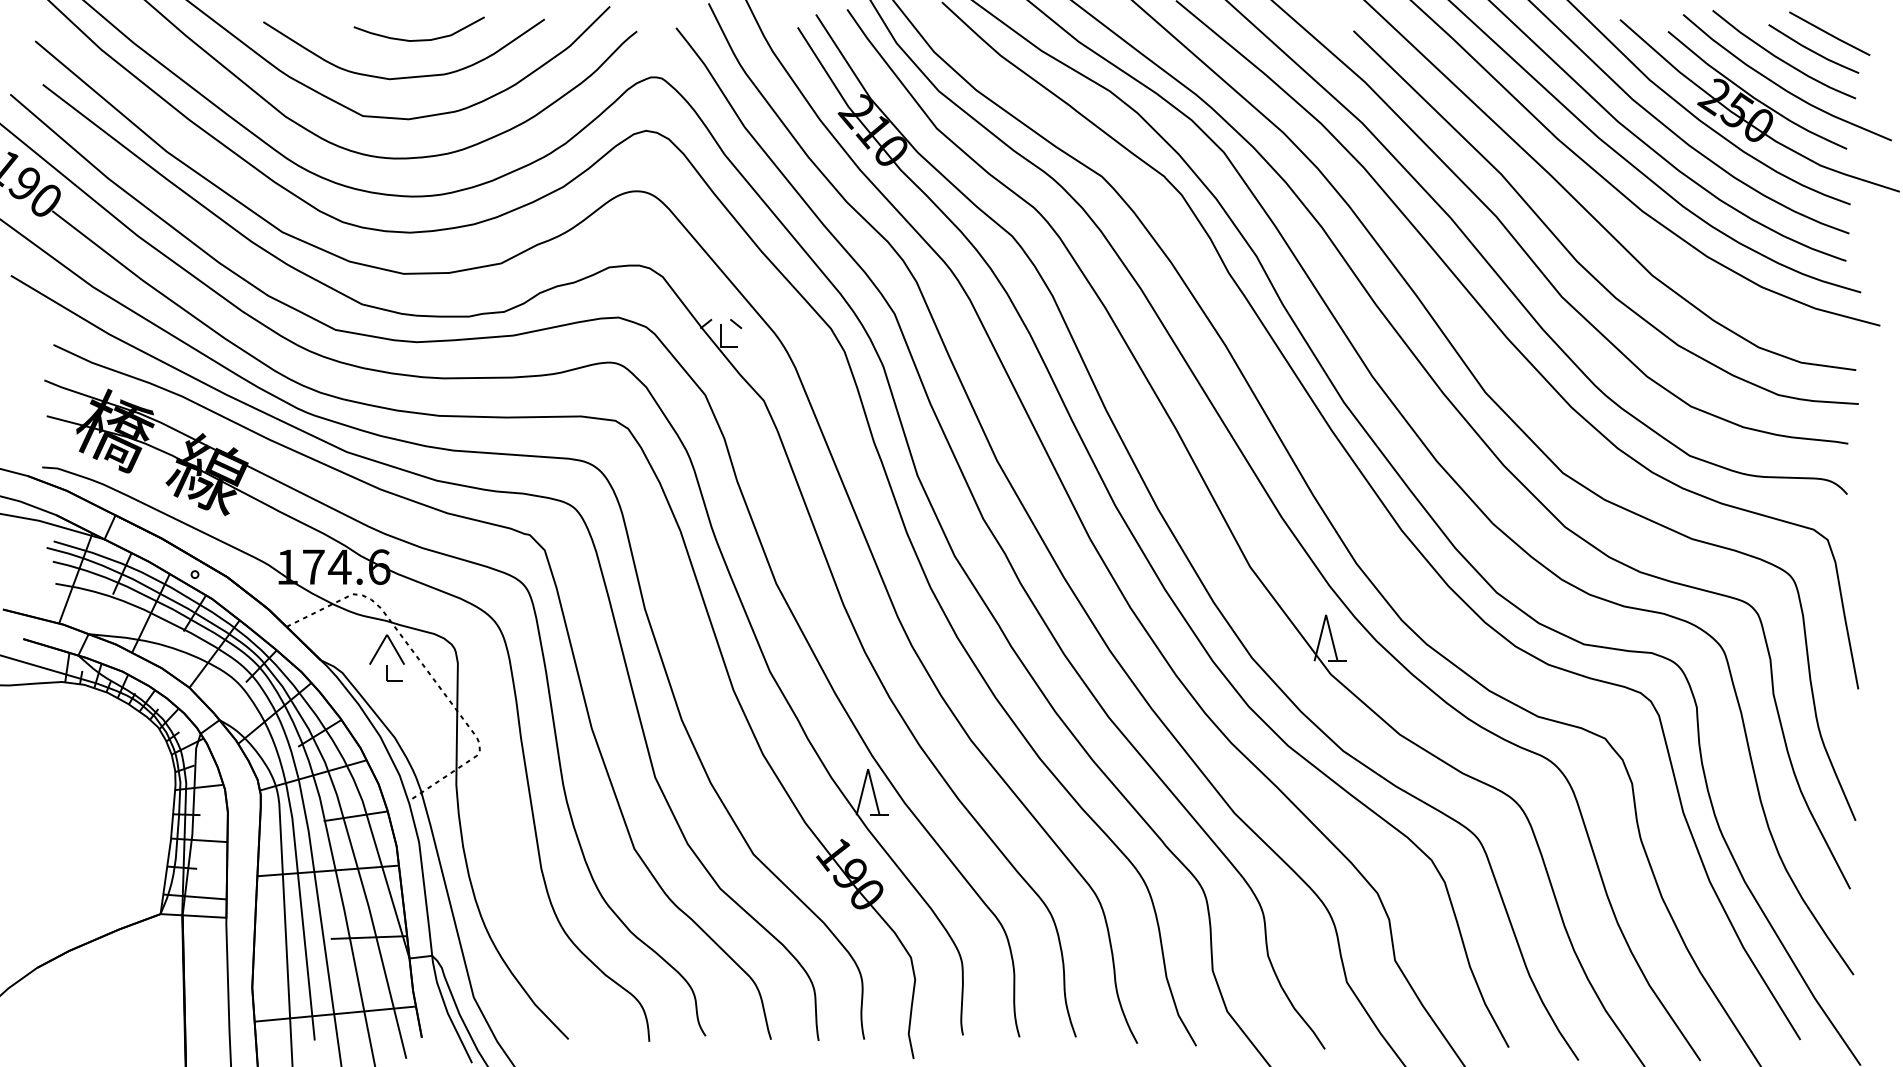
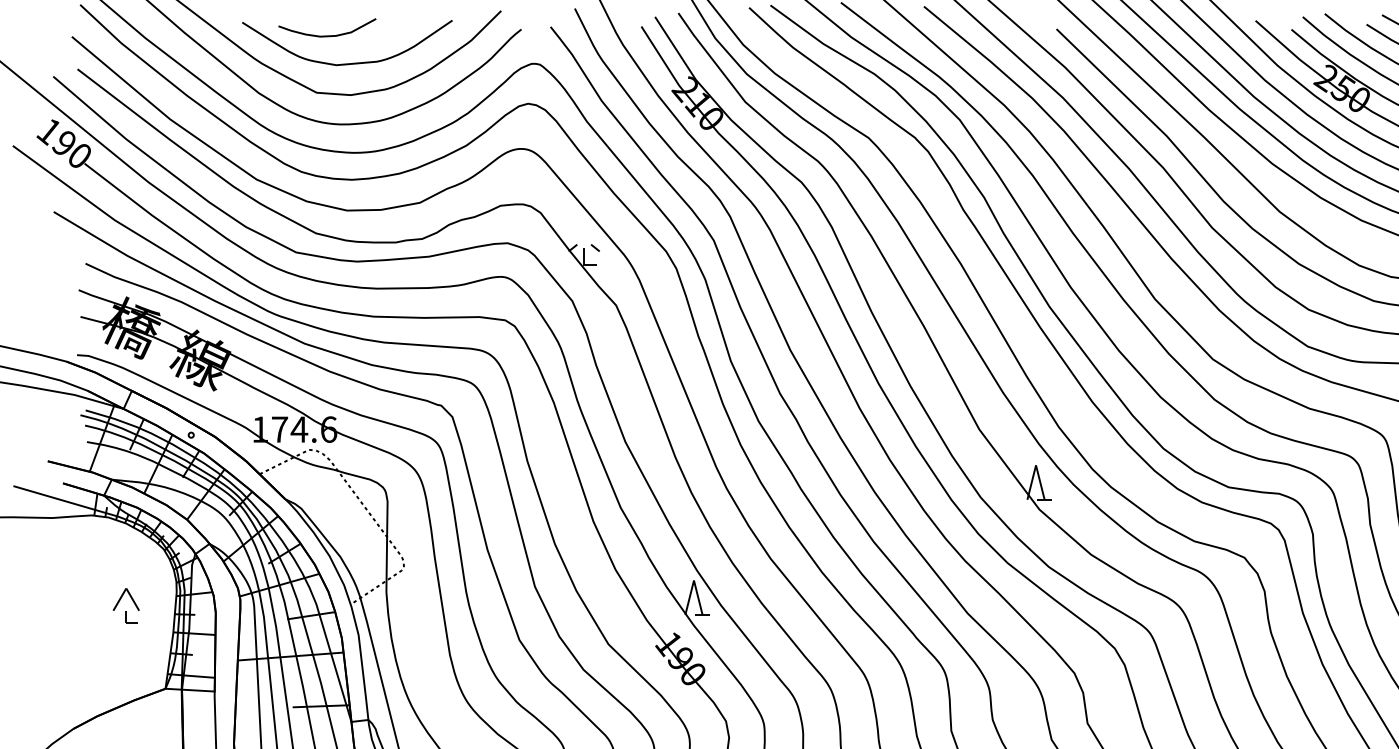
curve: (418, 39) -> (326, 35), moved
part: (386, 665) -> (125, 611), moved

